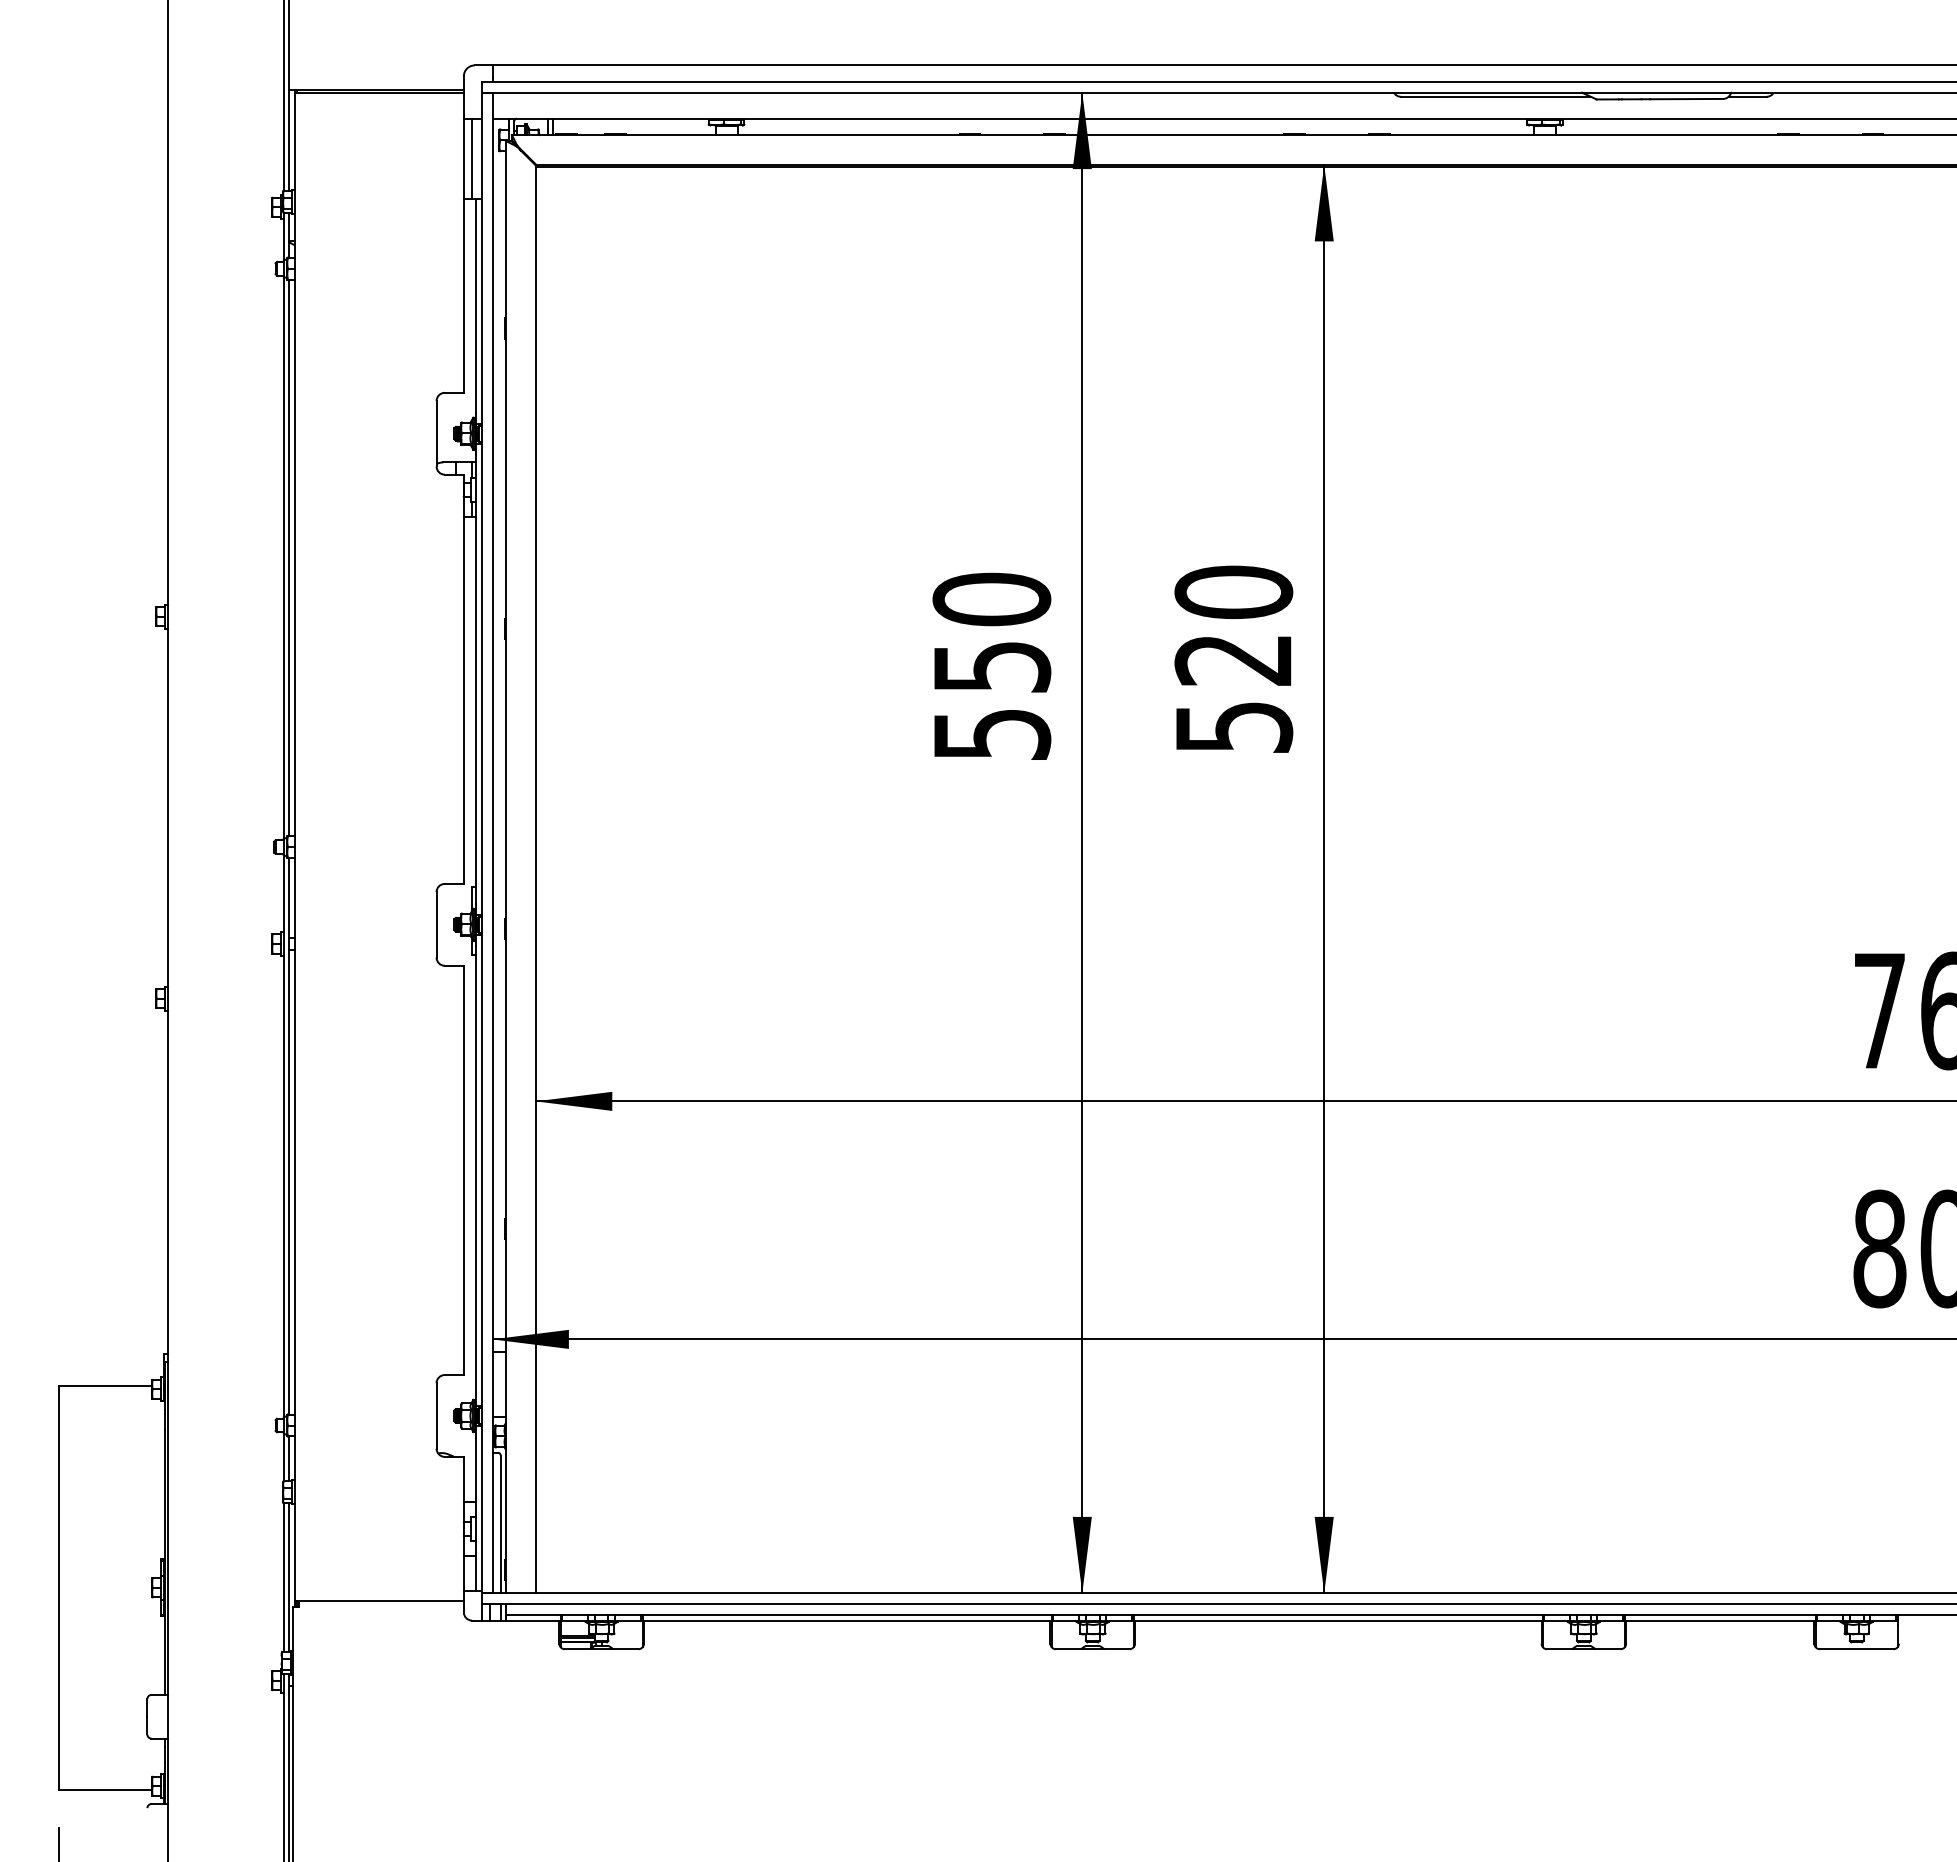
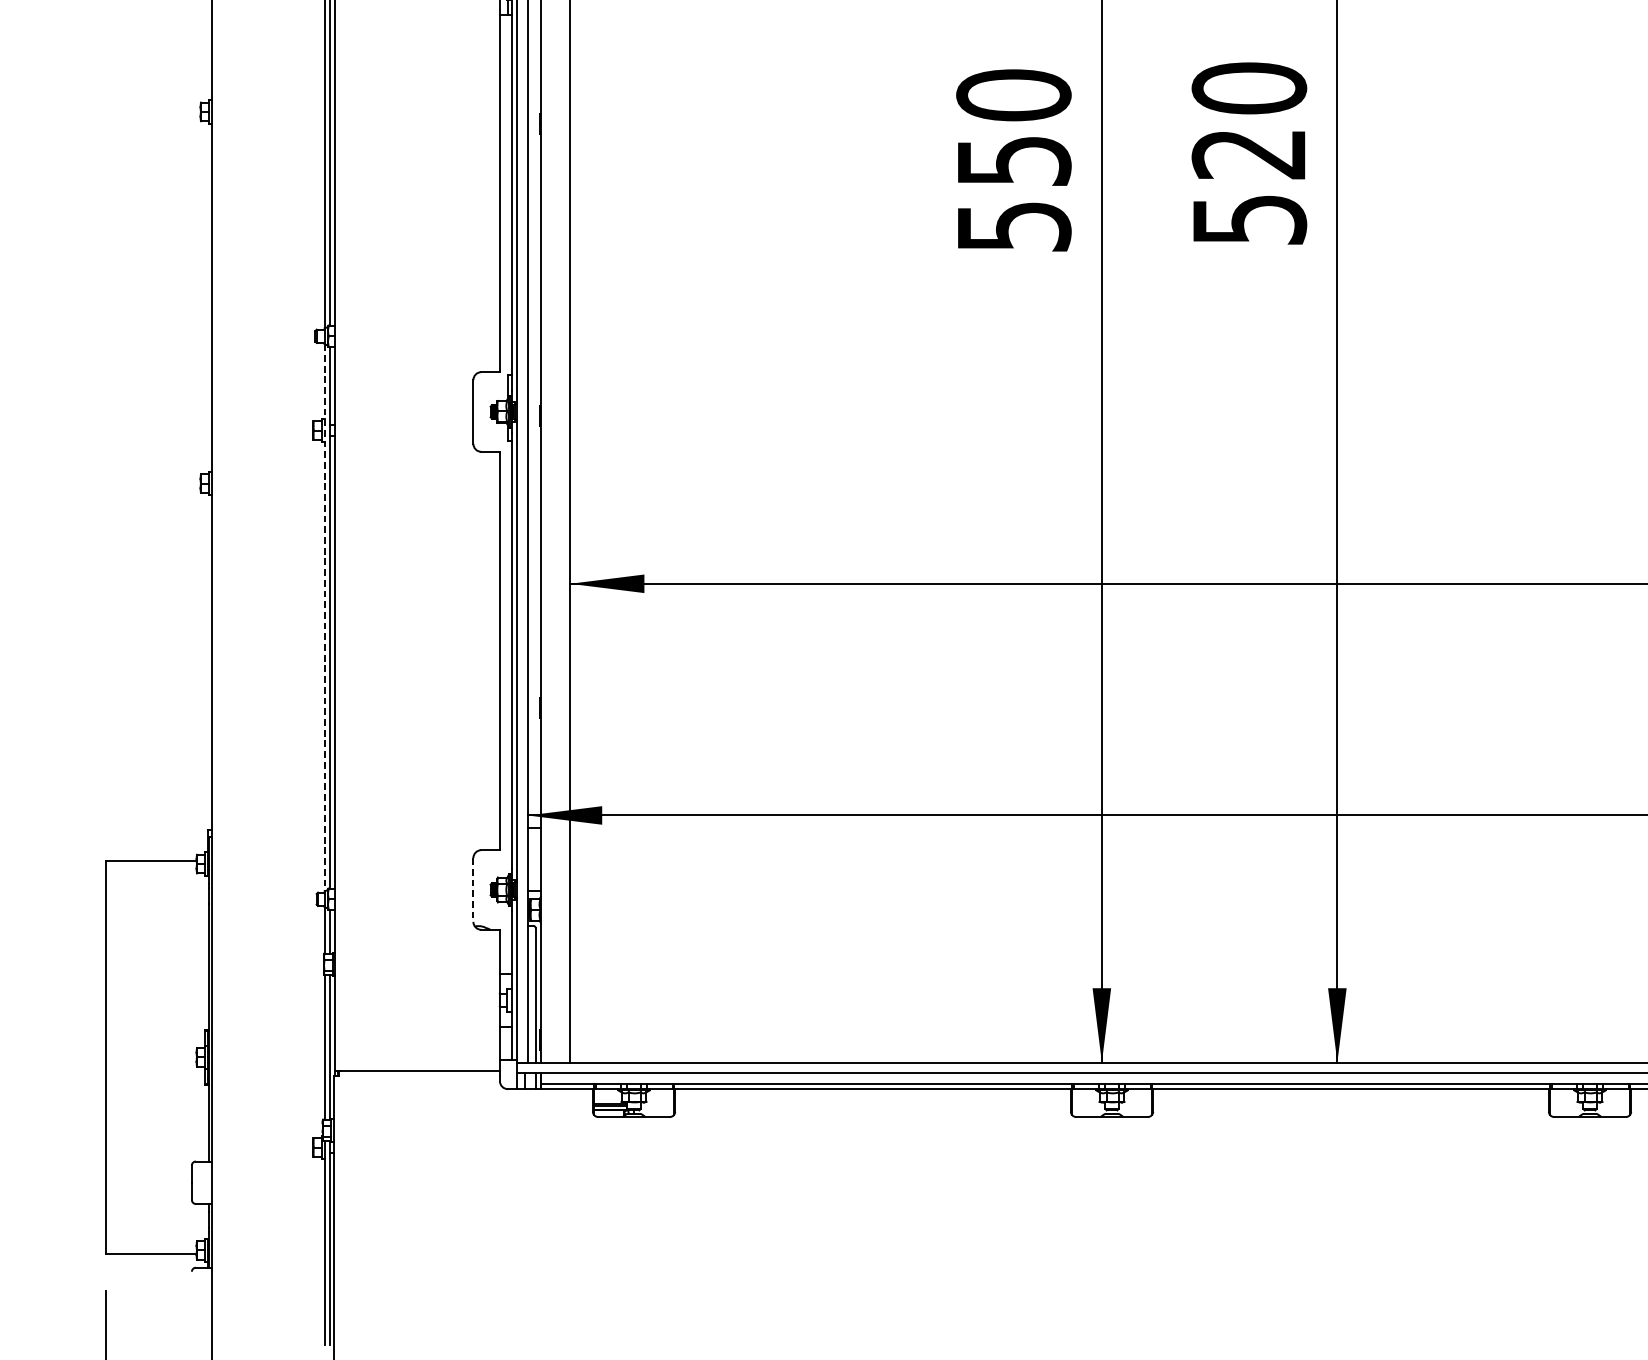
line: (283, 1136) -> (324, 617), solid -> dashed
line: (436, 1415) -> (473, 889), solid -> dashed

